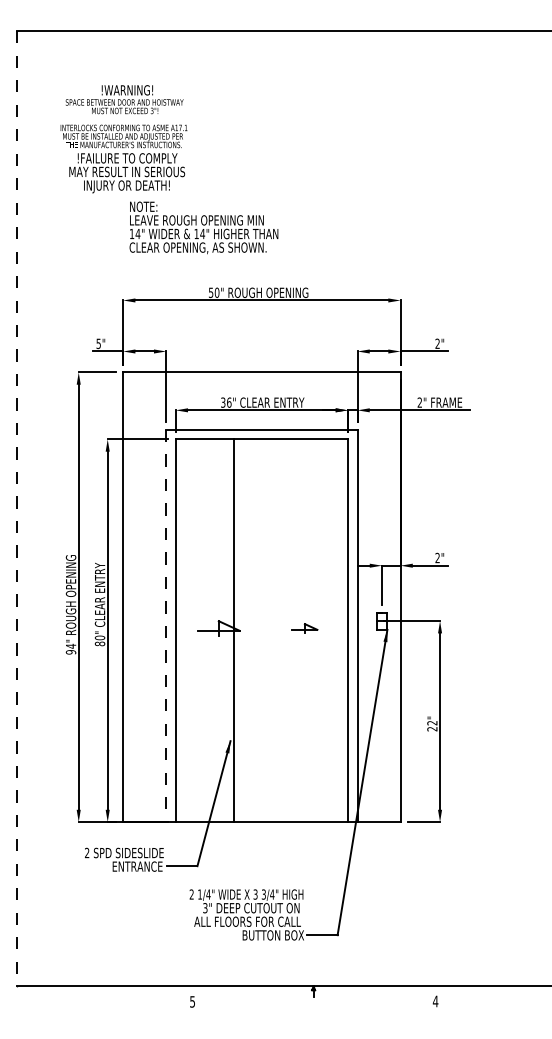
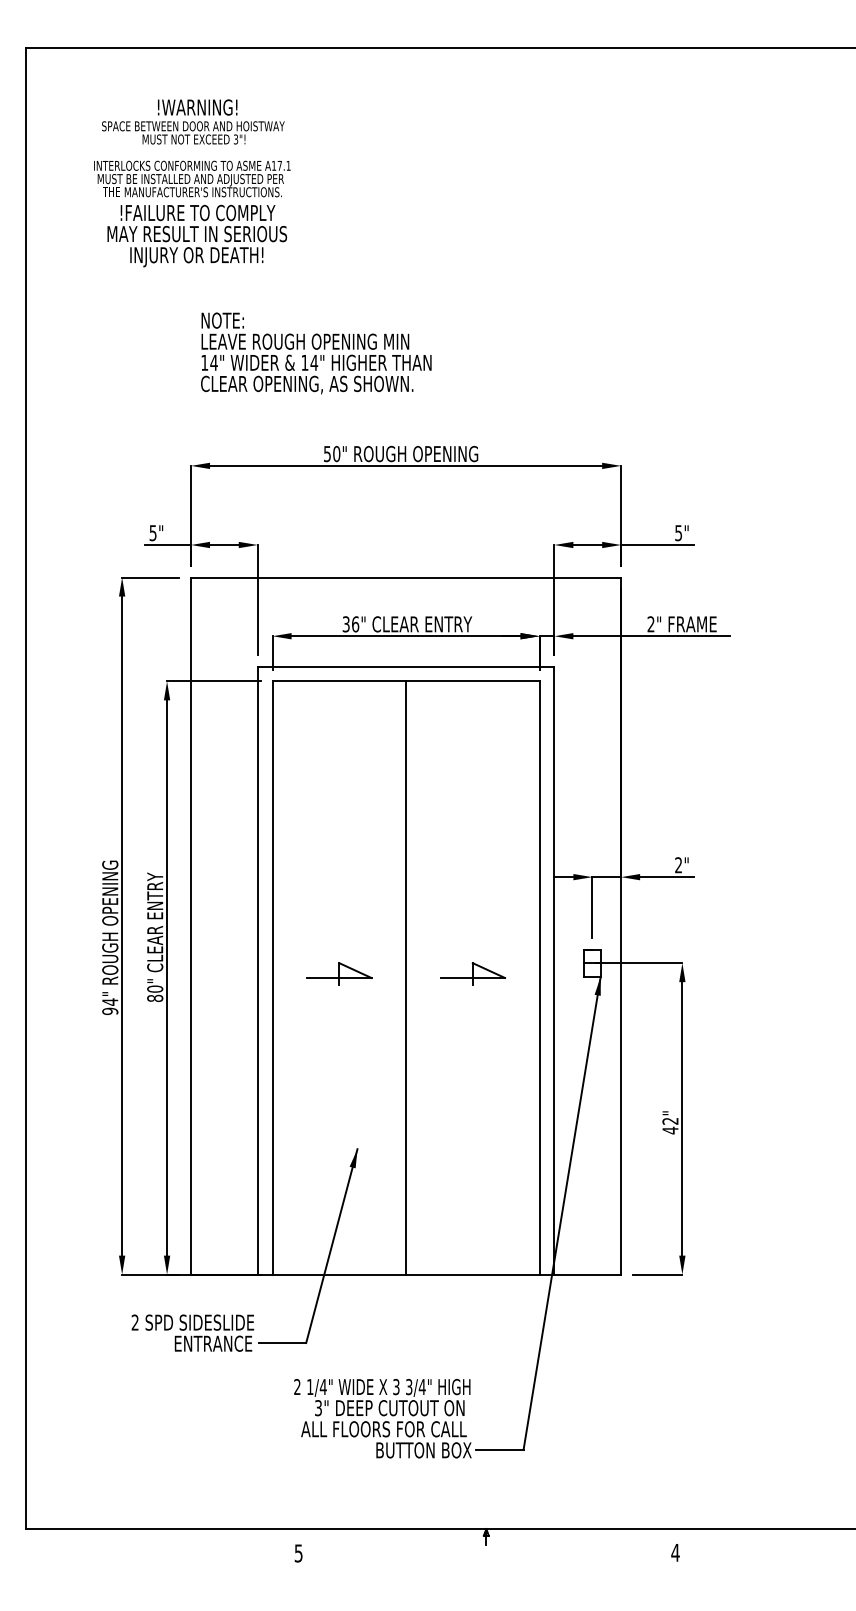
text: (123, 139) -> (191, 183), moved
text: (437, 343) -> (678, 532), 2" -> 5"
line: (16, 508) -> (25, 788), dashed -> solid
line: (166, 626) -> (258, 971), dashed -> solid
part: (304, 628) -> (472, 974), size x1.67
line: (233, 630) -> (405, 977), moved
text: (432, 728) -> (670, 1129), 22" -> 42"

